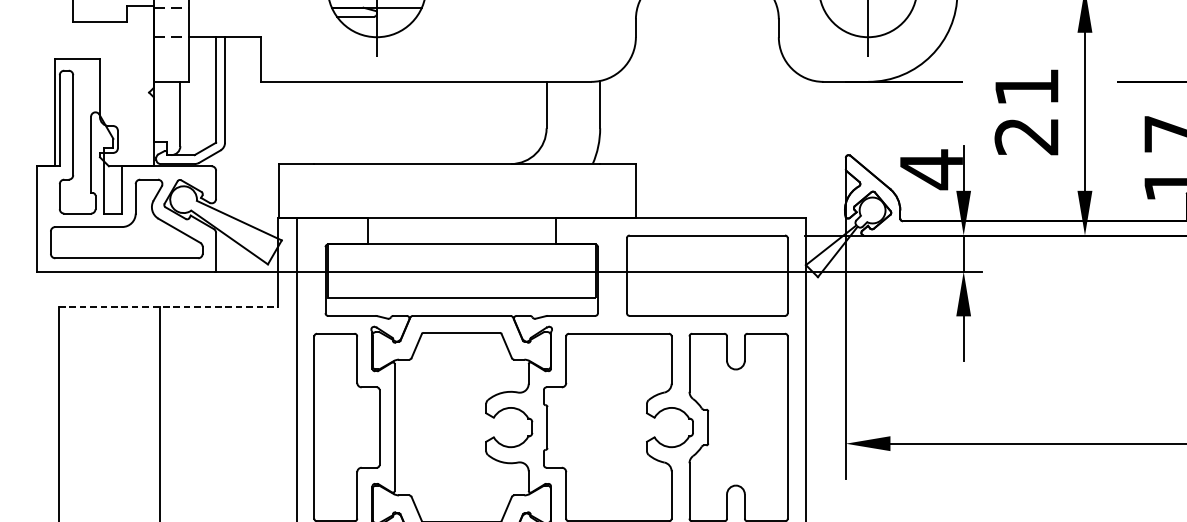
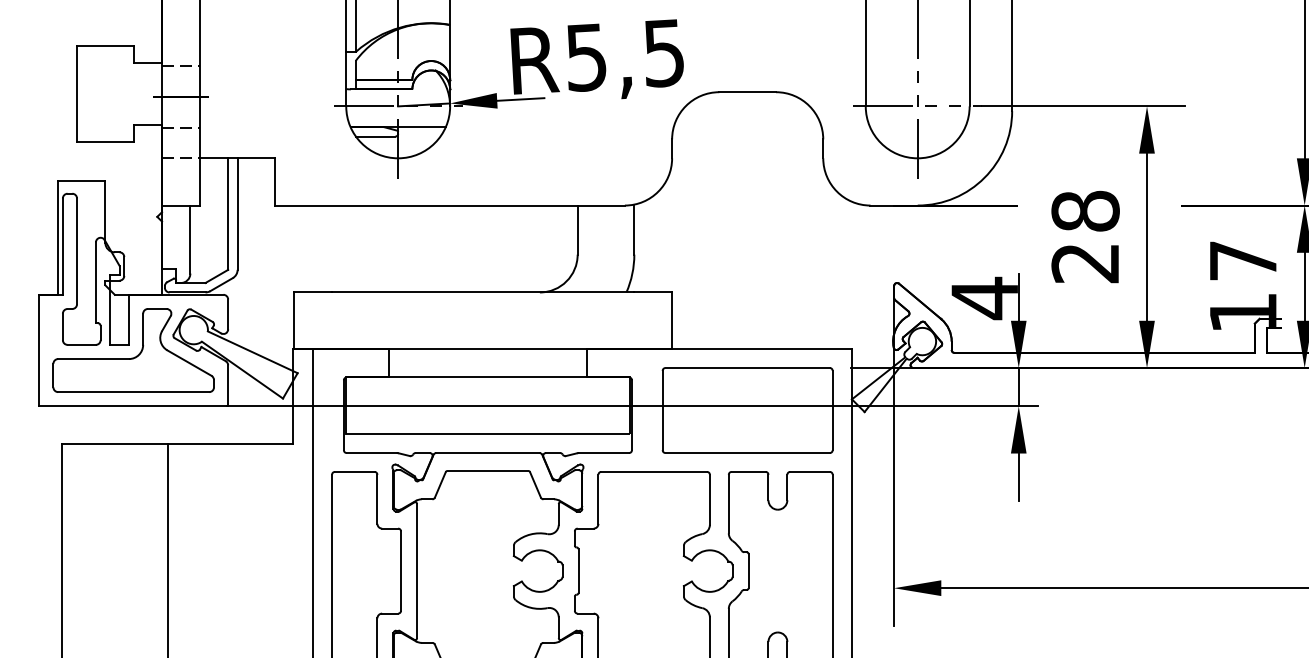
text: (1026, 86) -> (1085, 210), 21 -> 28
line: (168, 306) -> (177, 443), dashed -> solid

